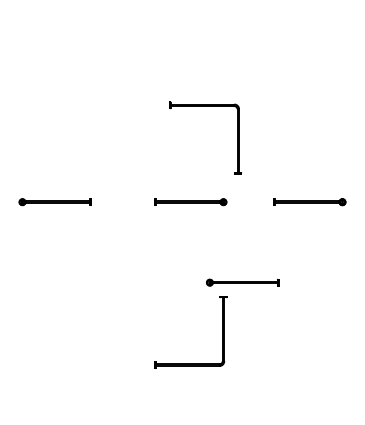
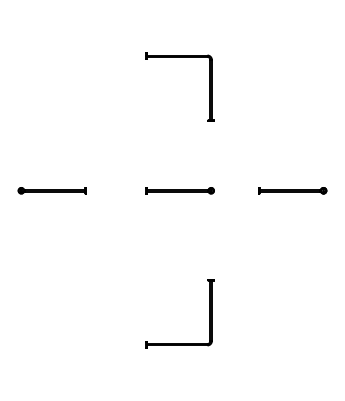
part: (204, 106) -> (179, 57), moved
part: (241, 282) -> (228, 266), removed

